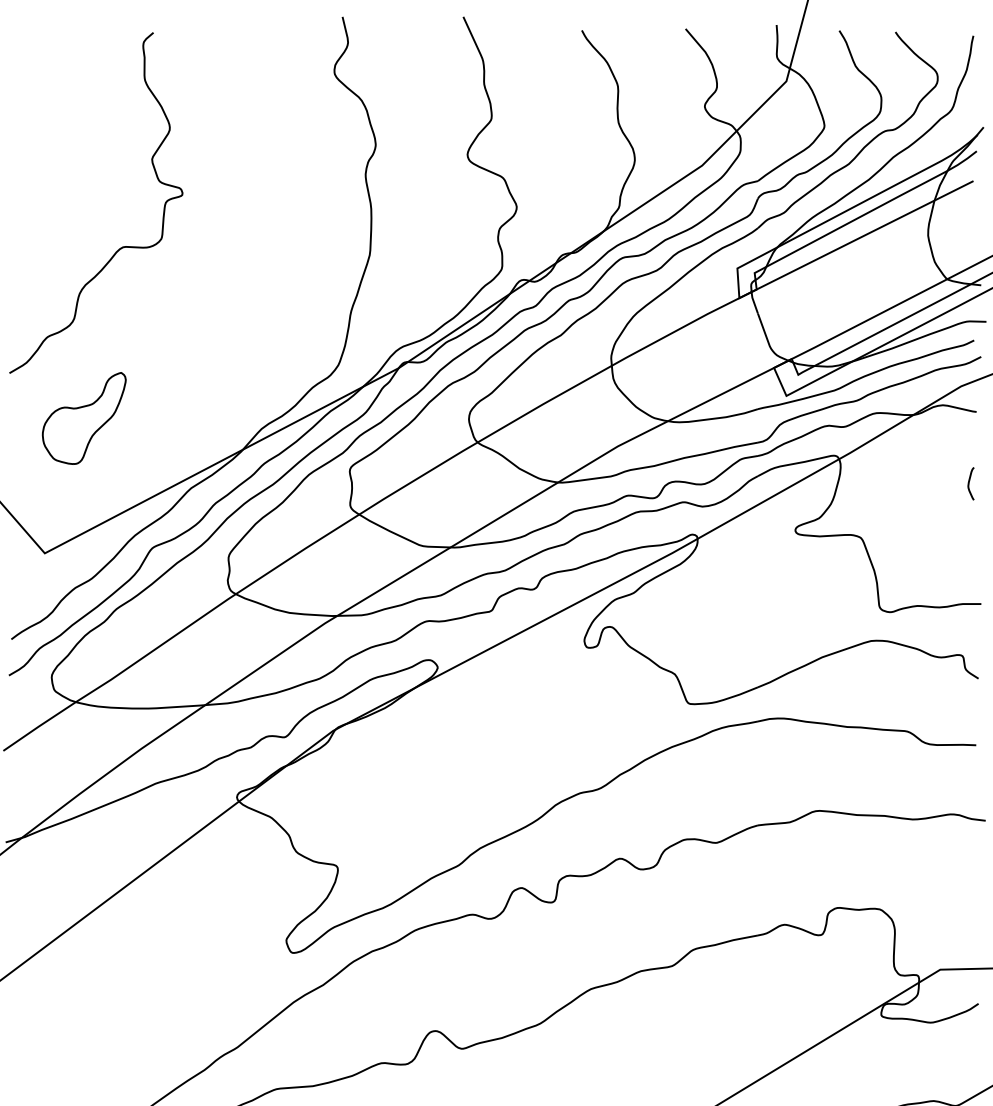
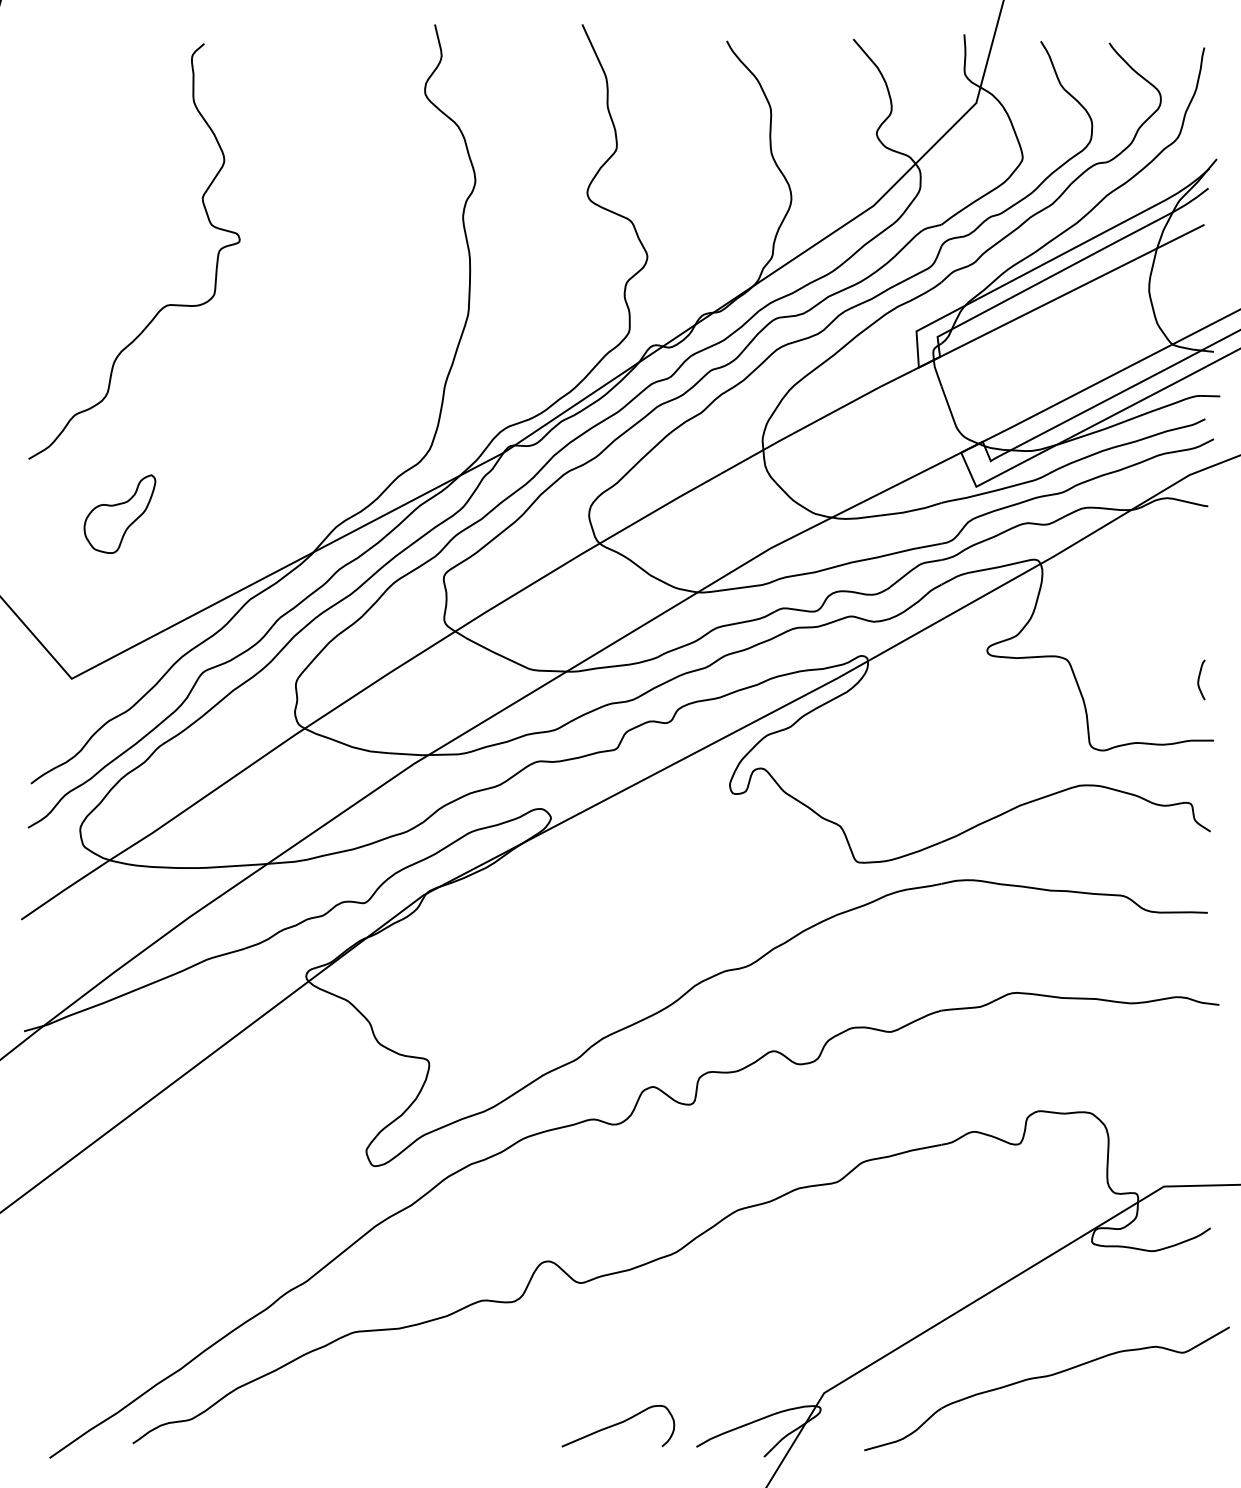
part: (83, 417) -> (119, 513), size x0.7
curve: (969, 483) -> (1199, 679), moved

